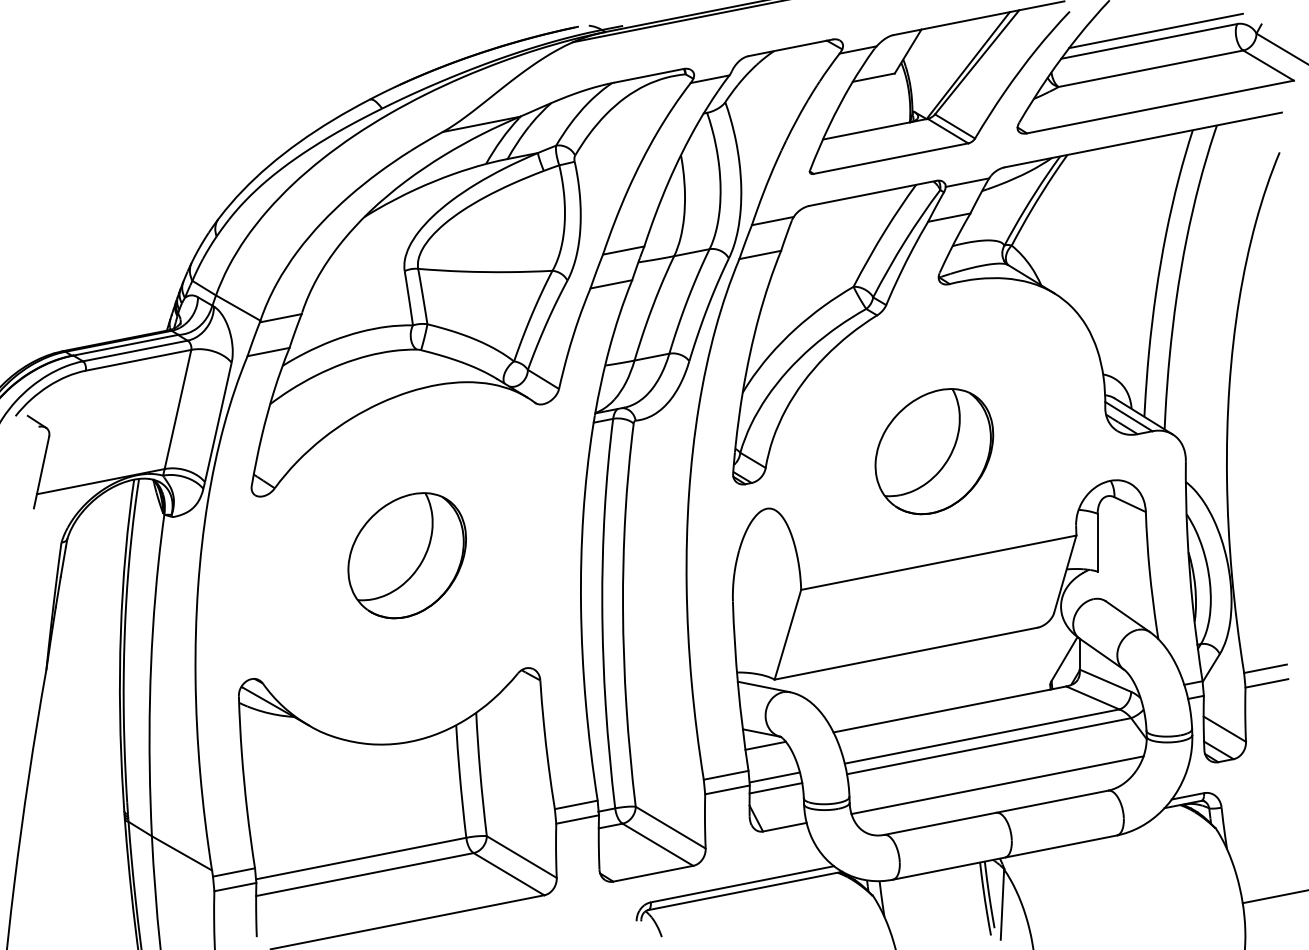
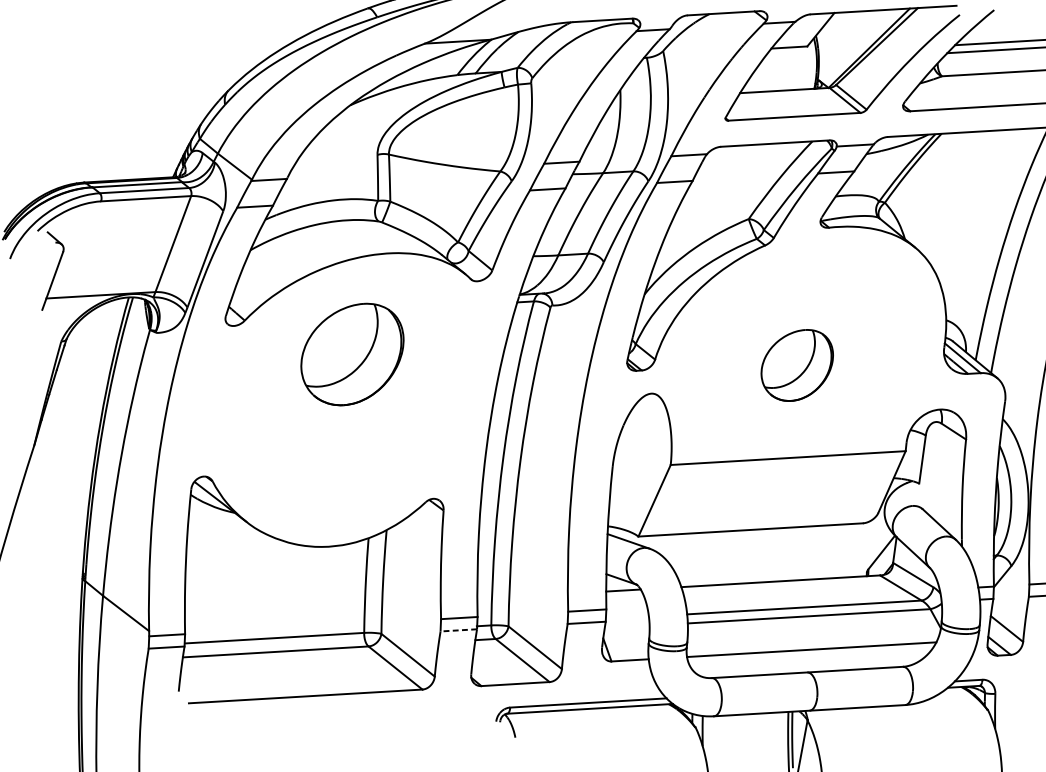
part: (934, 451) -> (797, 365), size x0.7
part: (406, 555) -> (351, 354), moved
line: (774, 777) -> (627, 617), removed
line: (775, 788) -> (626, 627), removed
line: (577, 819) -> (458, 630), solid -> dashed

